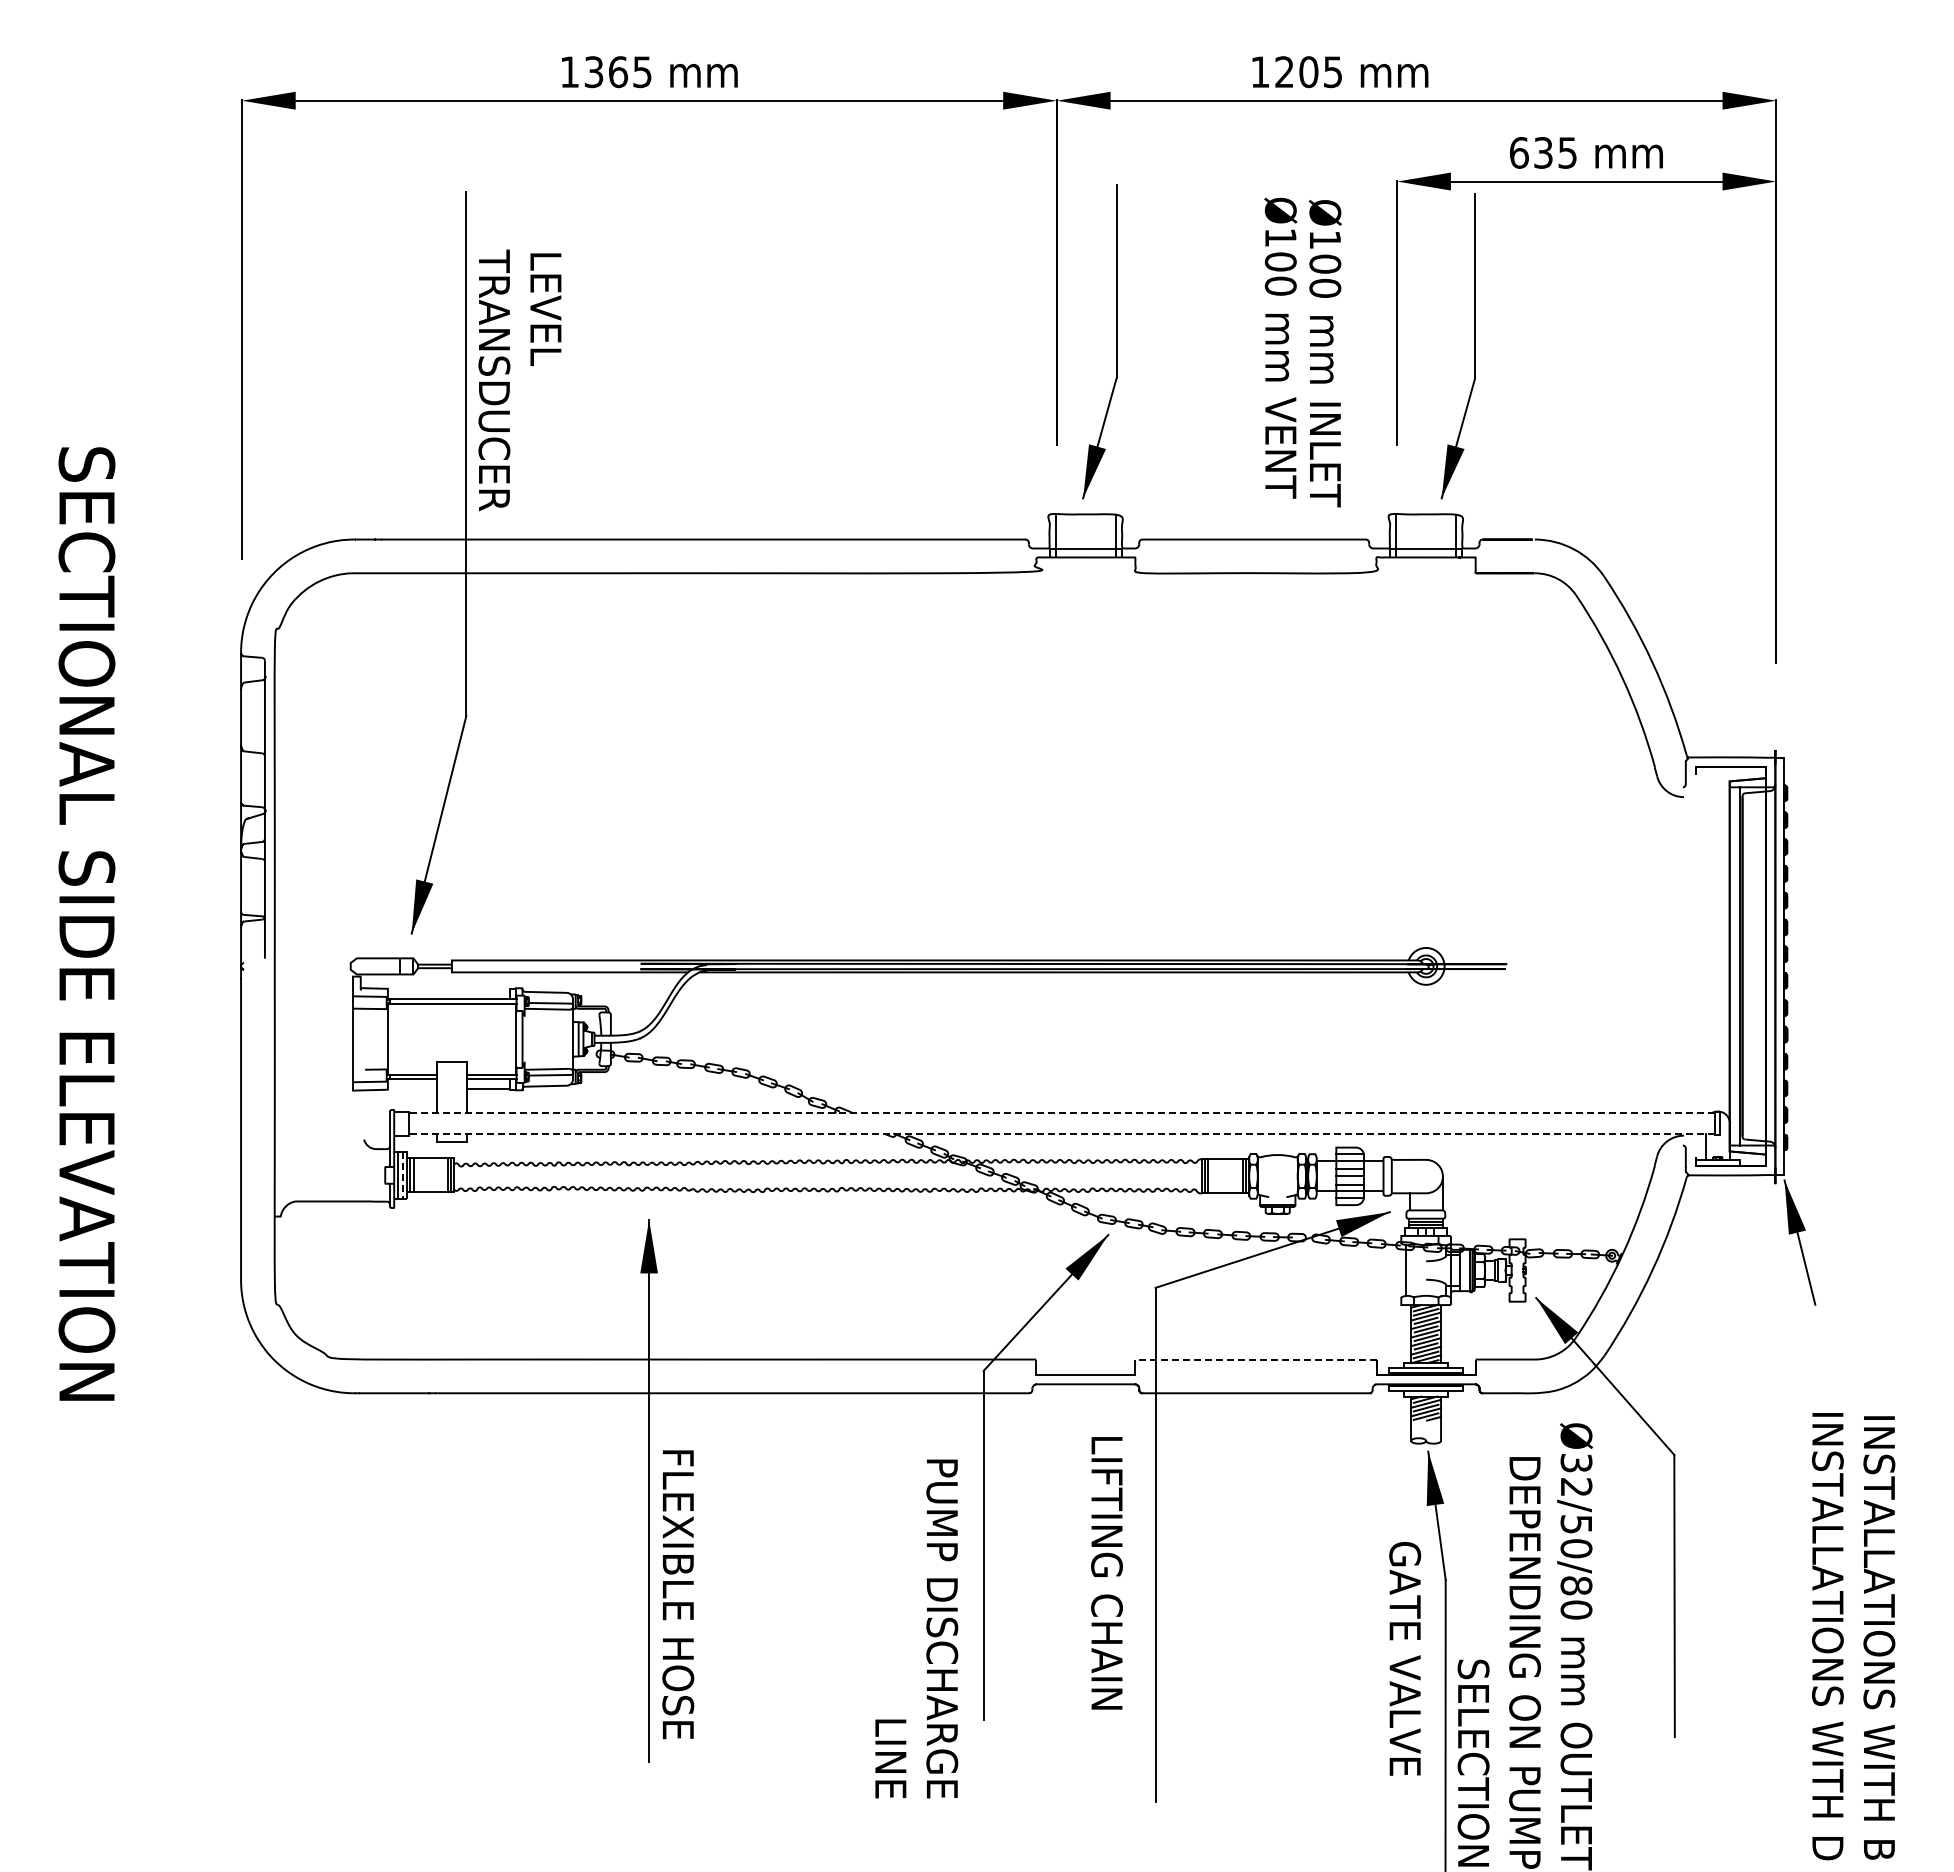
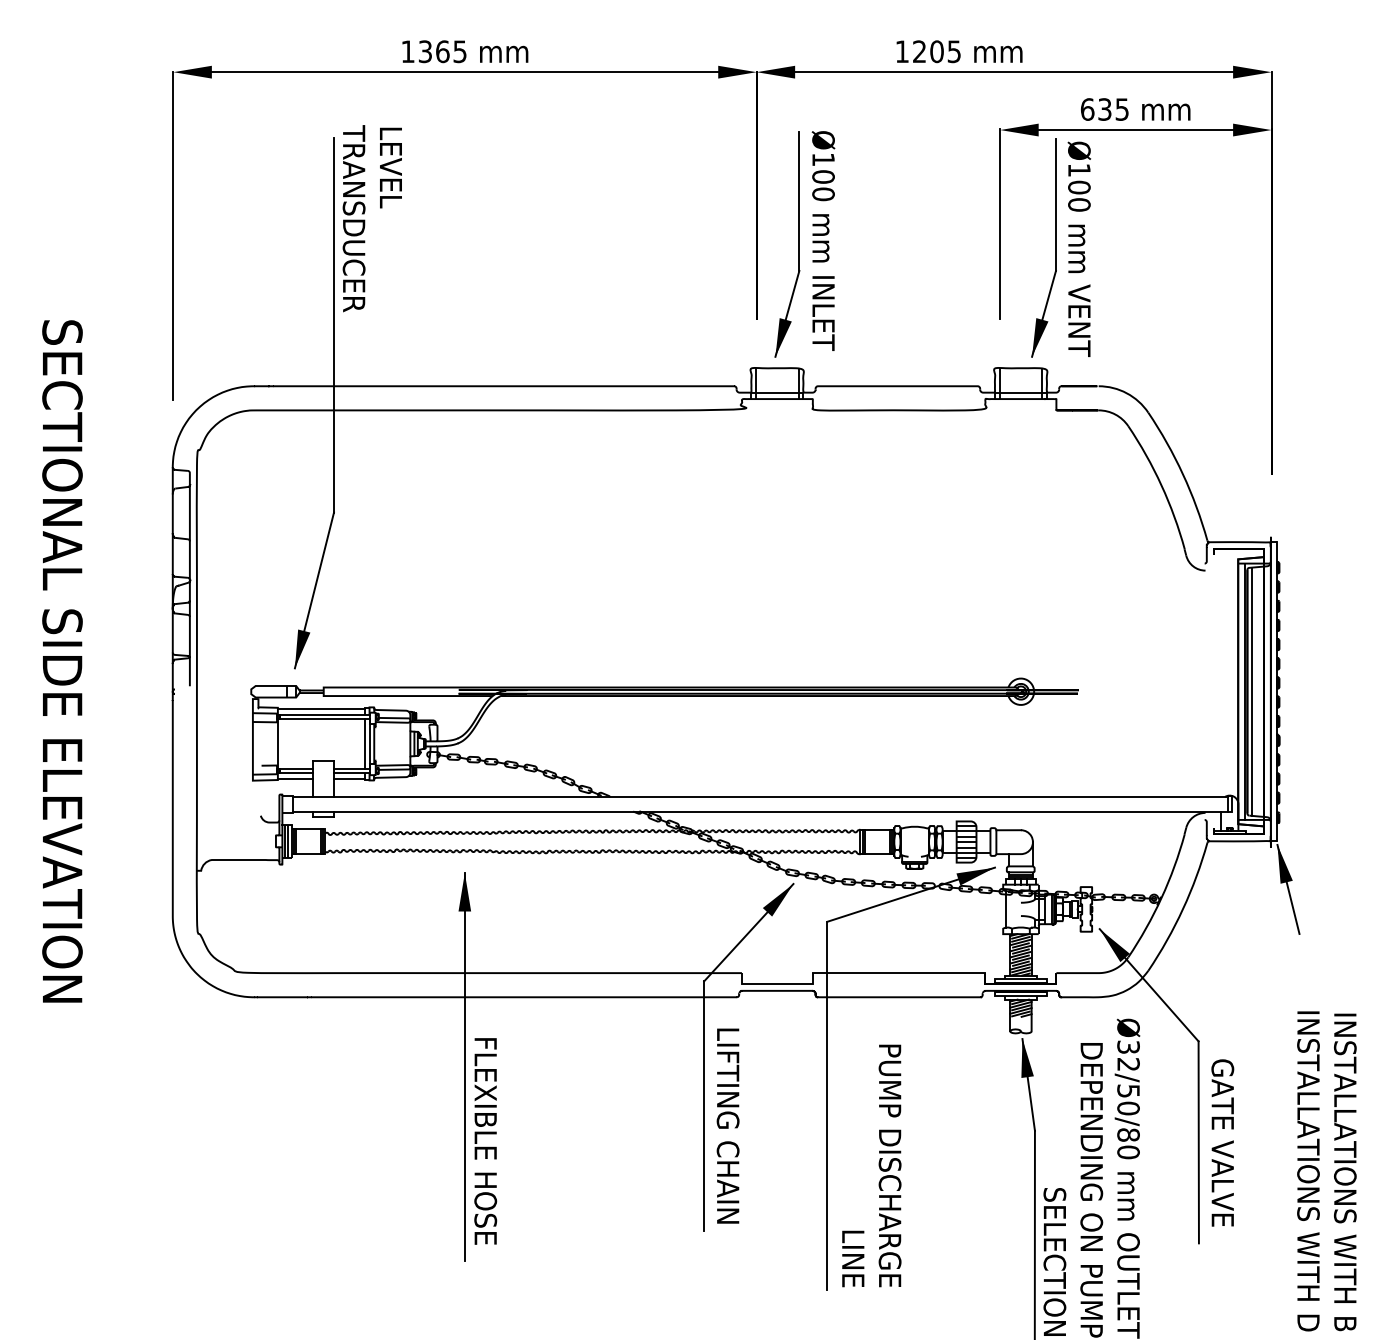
text: (1280, 347) -> (1079, 248), moved
text: (1324, 353) -> (822, 240), moved
text: (519, 380) -> (372, 218), moved
line: (1748, 966) -> (1251, 691), added
line: (448, 990) -> (321, 709), added
line: (510, 1038) -> (365, 743), added
line: (411, 1088) -> (294, 779), added
line: (1062, 1113) -> (760, 797), dashed -> solid
line: (1062, 1133) -> (760, 811), dashed -> solid
line: (402, 1175) -> (288, 841), dashed -> solid
line: (1255, 1359) -> (898, 973), dashed -> solid
text: (1106, 1573) -> (727, 1126), moved
text: (916, 1628) -> (871, 1165), moved
text: (1405, 1658) -> (1223, 1142), moved

